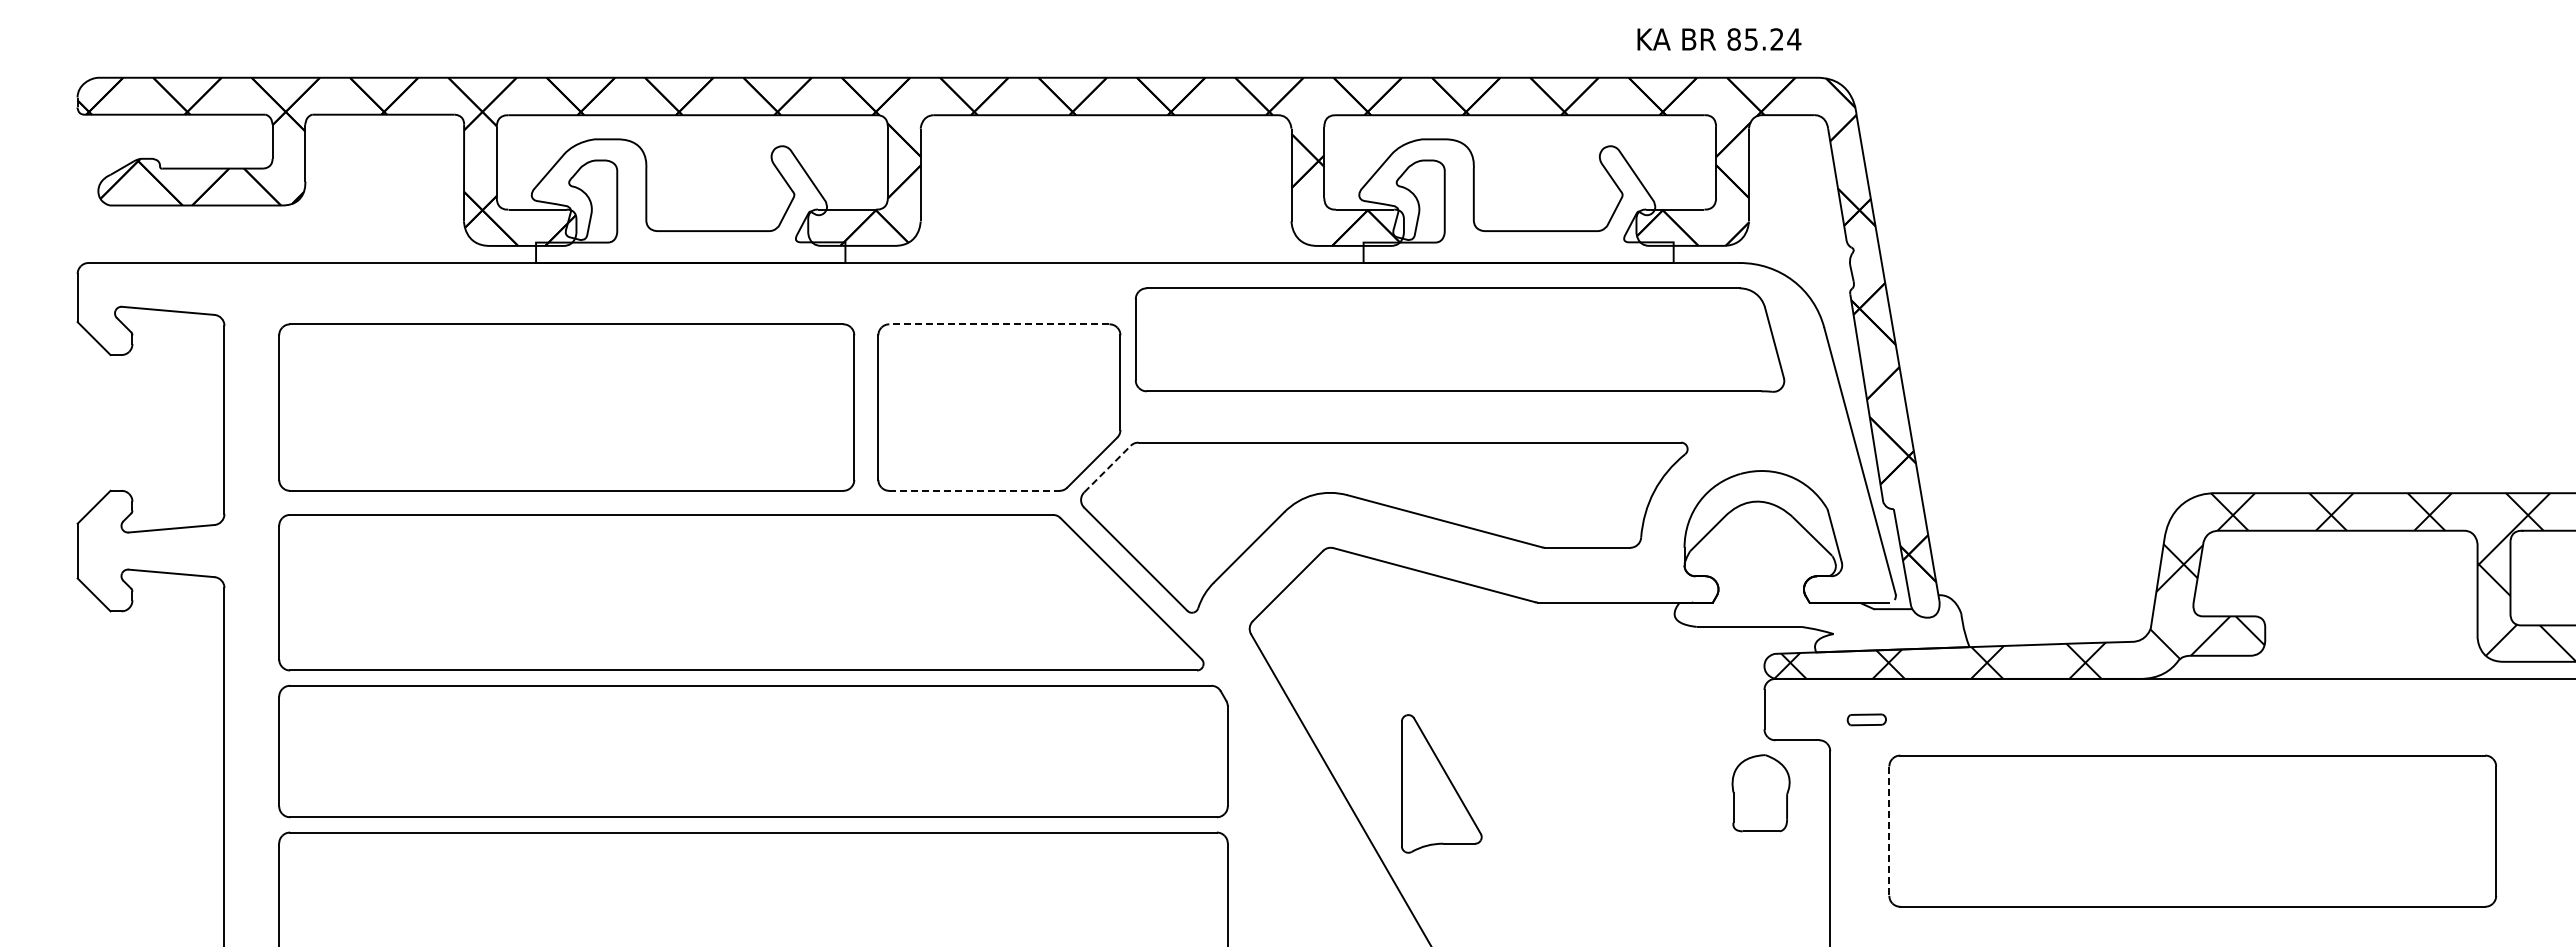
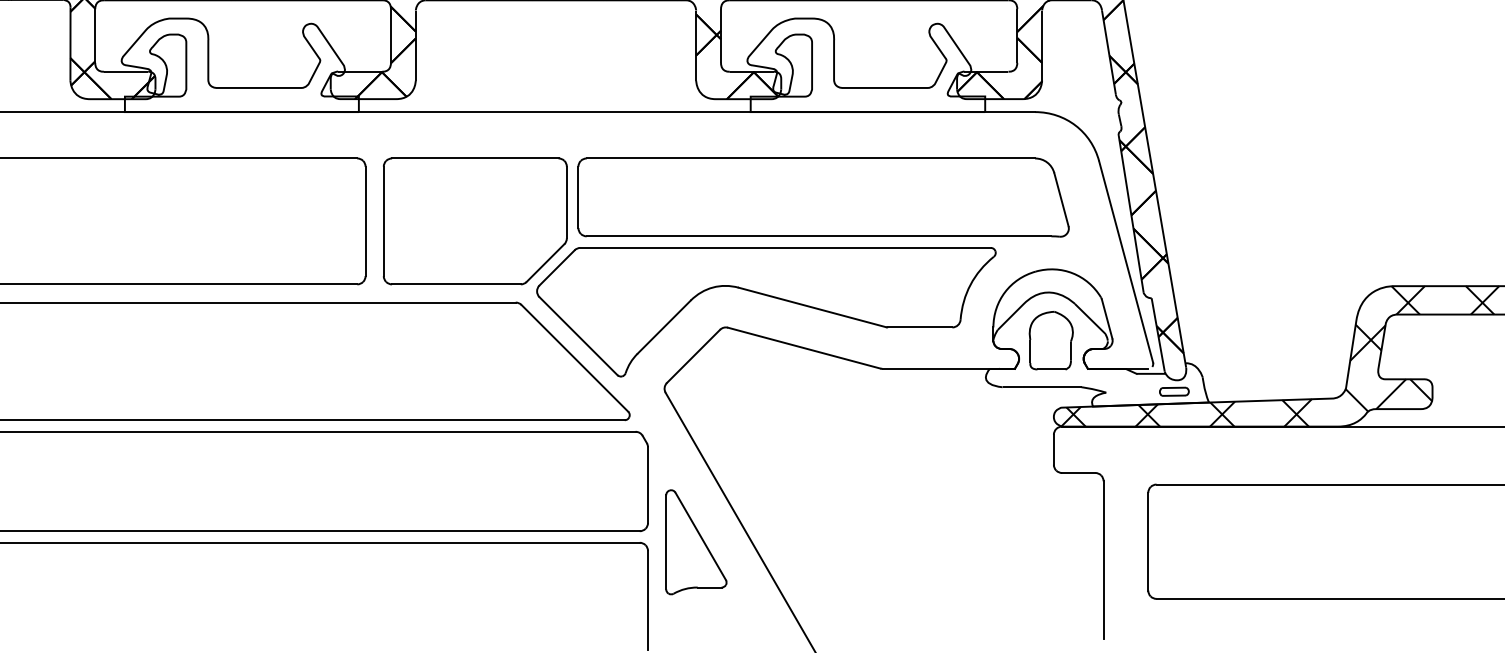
line: (998, 324) -> (474, 158), dashed -> solid
part: (1459, 339) -> (823, 197), moved
line: (1107, 469) -> (557, 268), dashed -> solid
line: (974, 490) -> (456, 284), dashed -> solid
part: (1866, 719) -> (1174, 391), moved
part: (1441, 783) -> (696, 541), moved
part: (1760, 793) -> (1050, 340), moved
line: (1889, 831) -> (1148, 541), dashed -> solid

